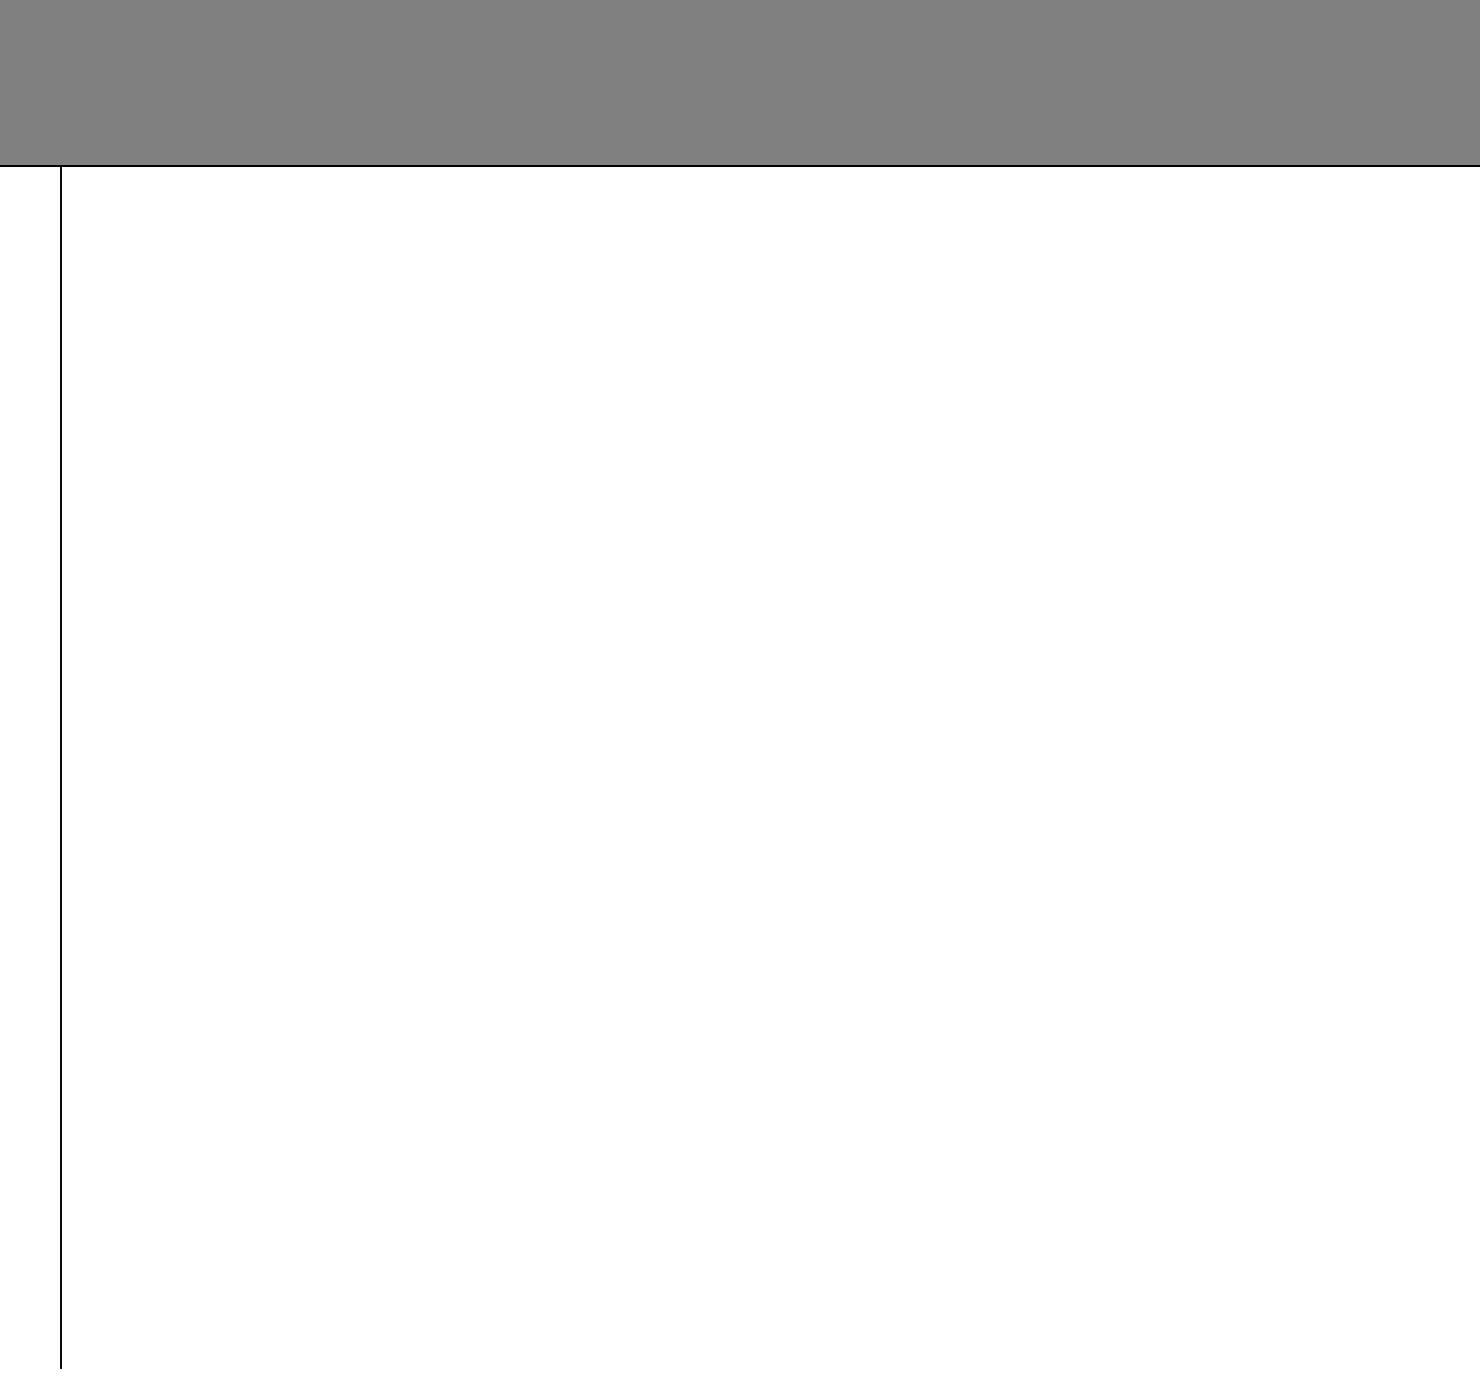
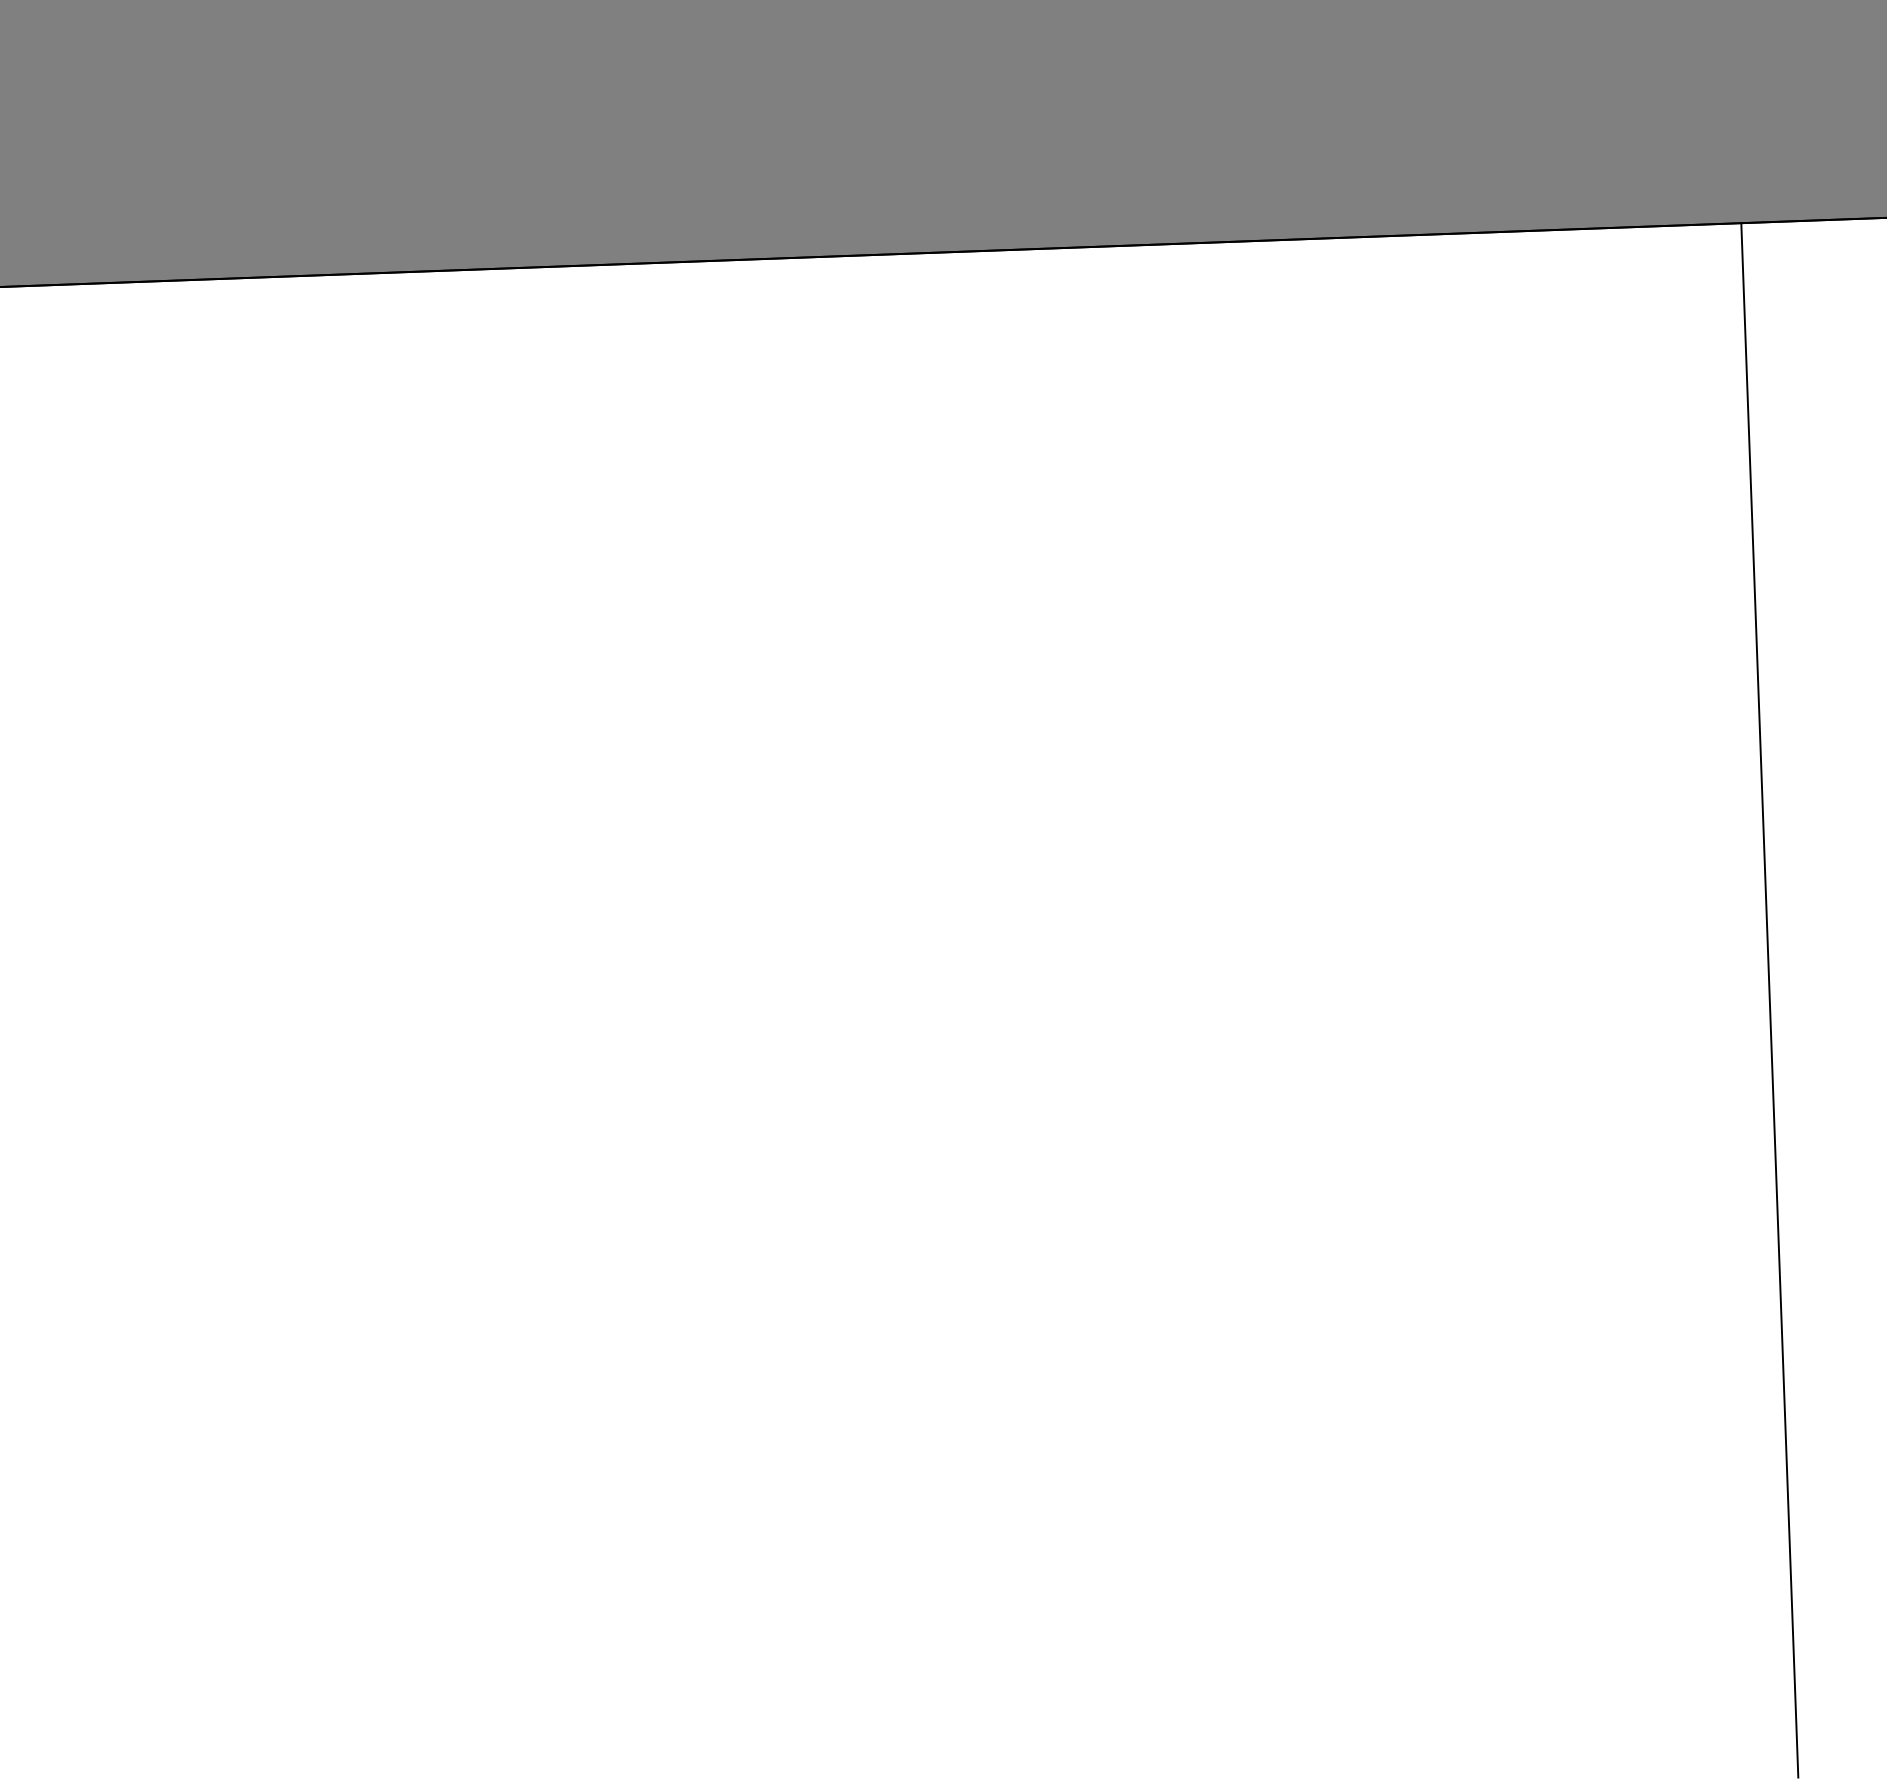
line: (1456, 766) -> (1770, 999), added

